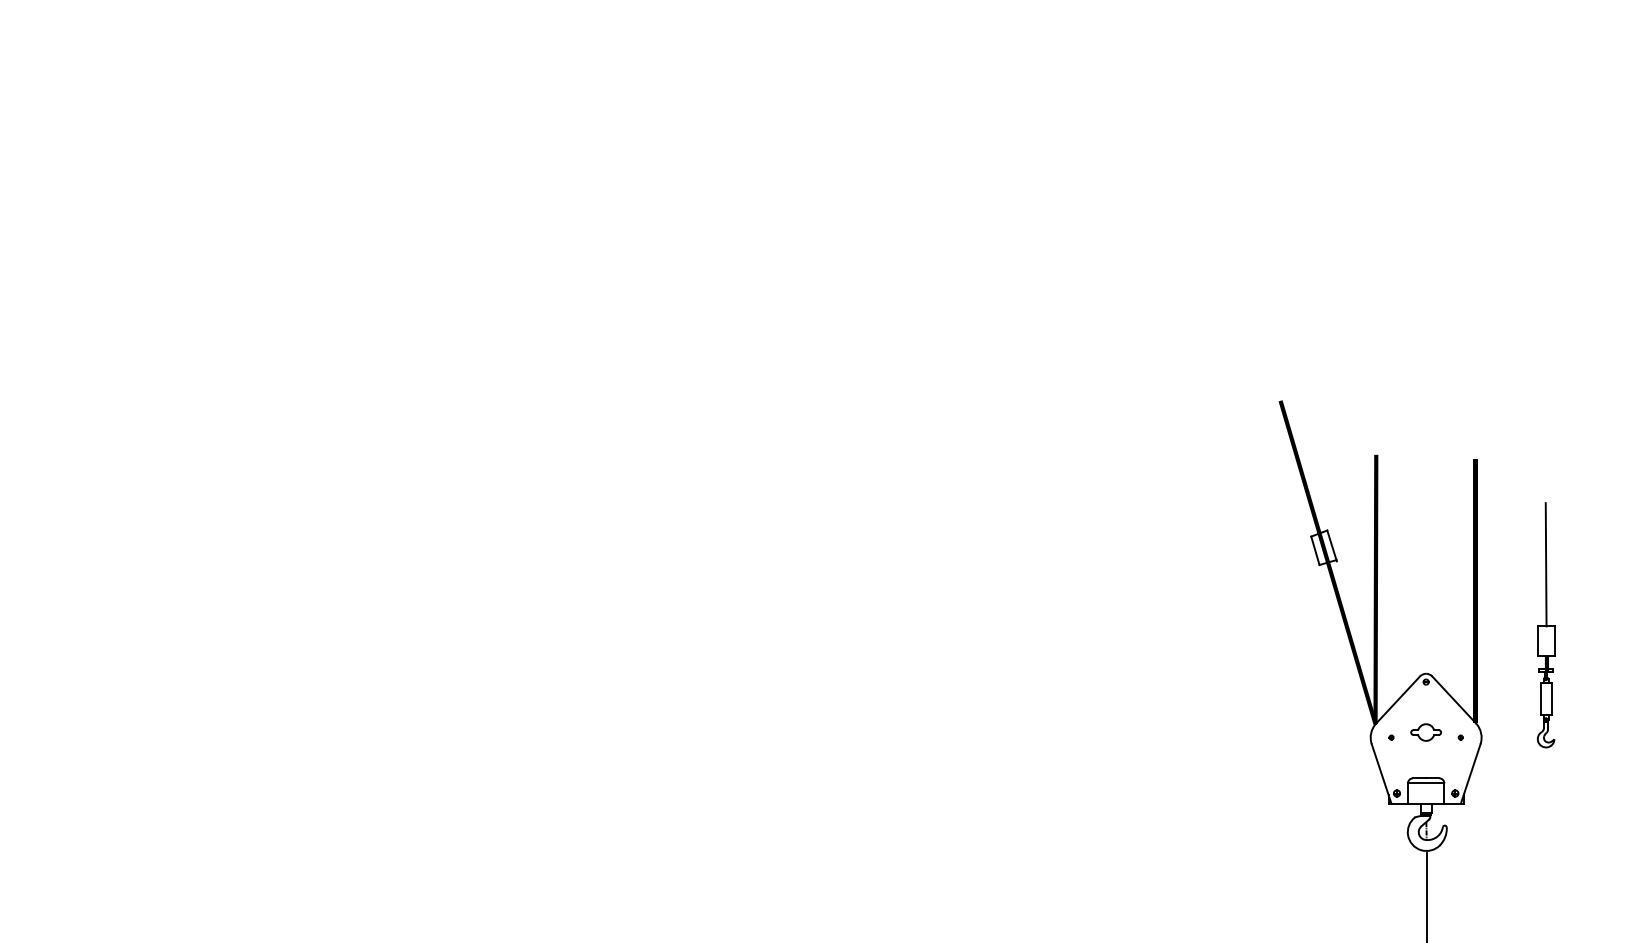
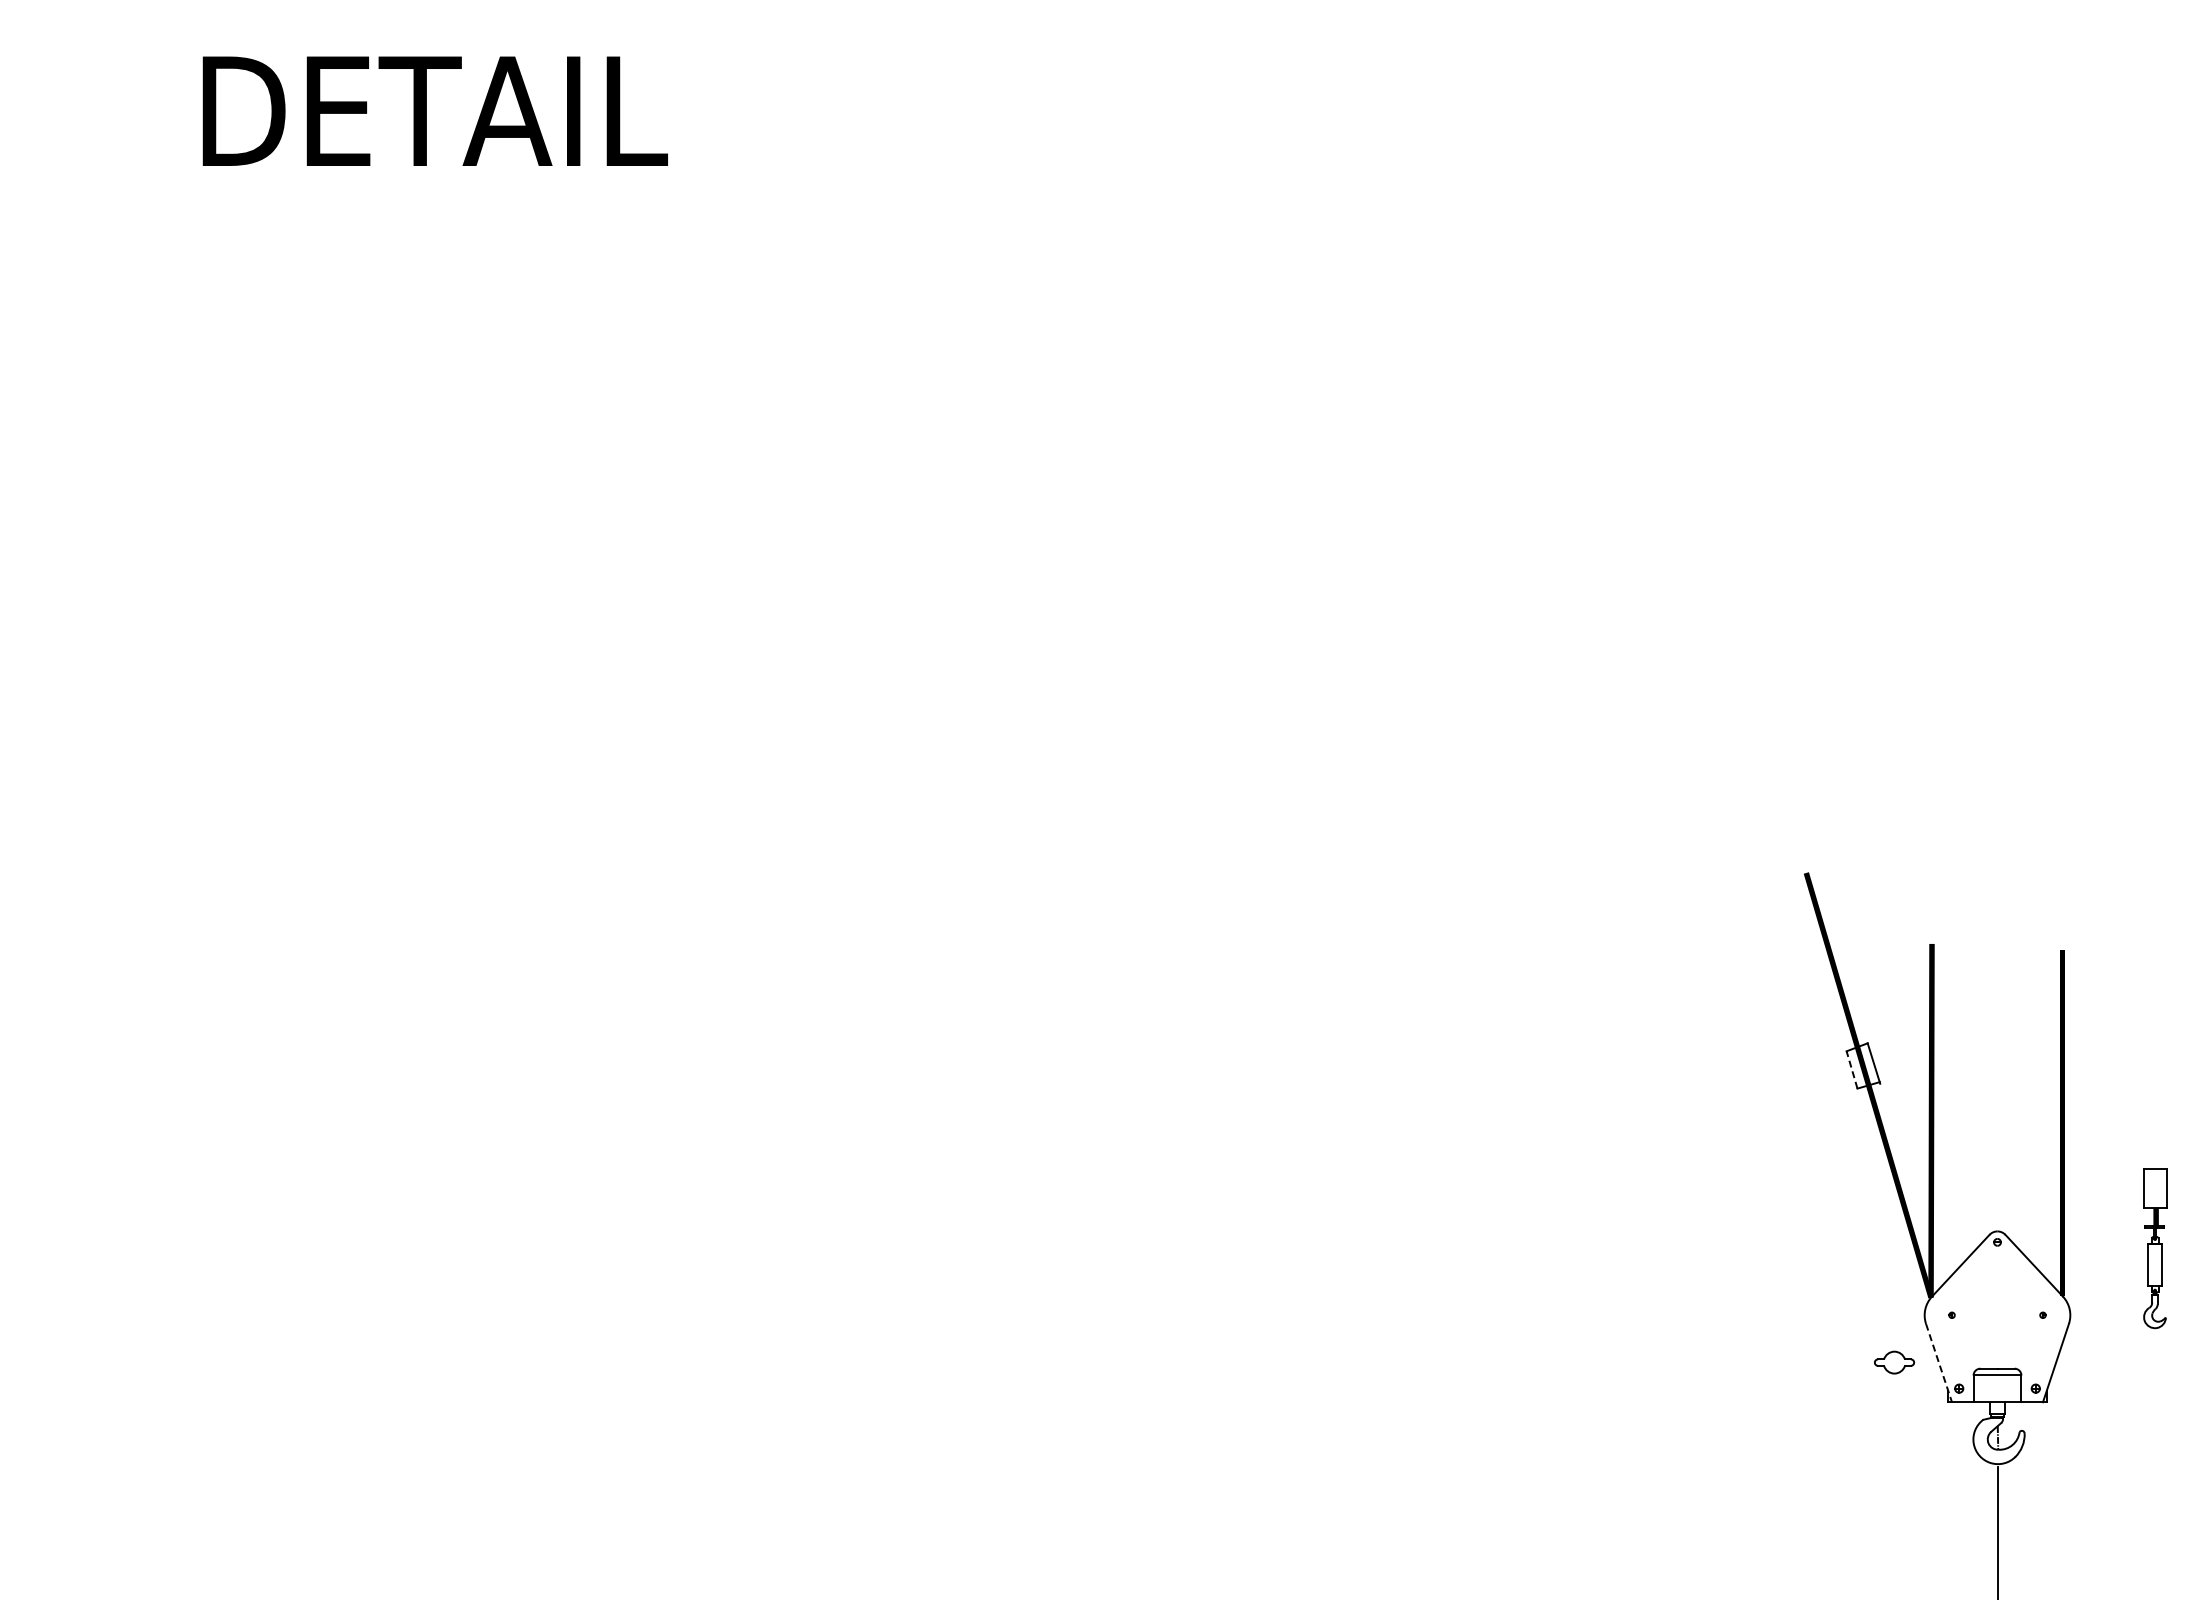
line: (1314, 550) -> (1851, 1069), solid -> dashed
line: (1545, 564) -> (2154, 1088), removed
part: (1426, 732) -> (1894, 1362), moved
line: (1381, 774) -> (1939, 1363), solid -> dashed

